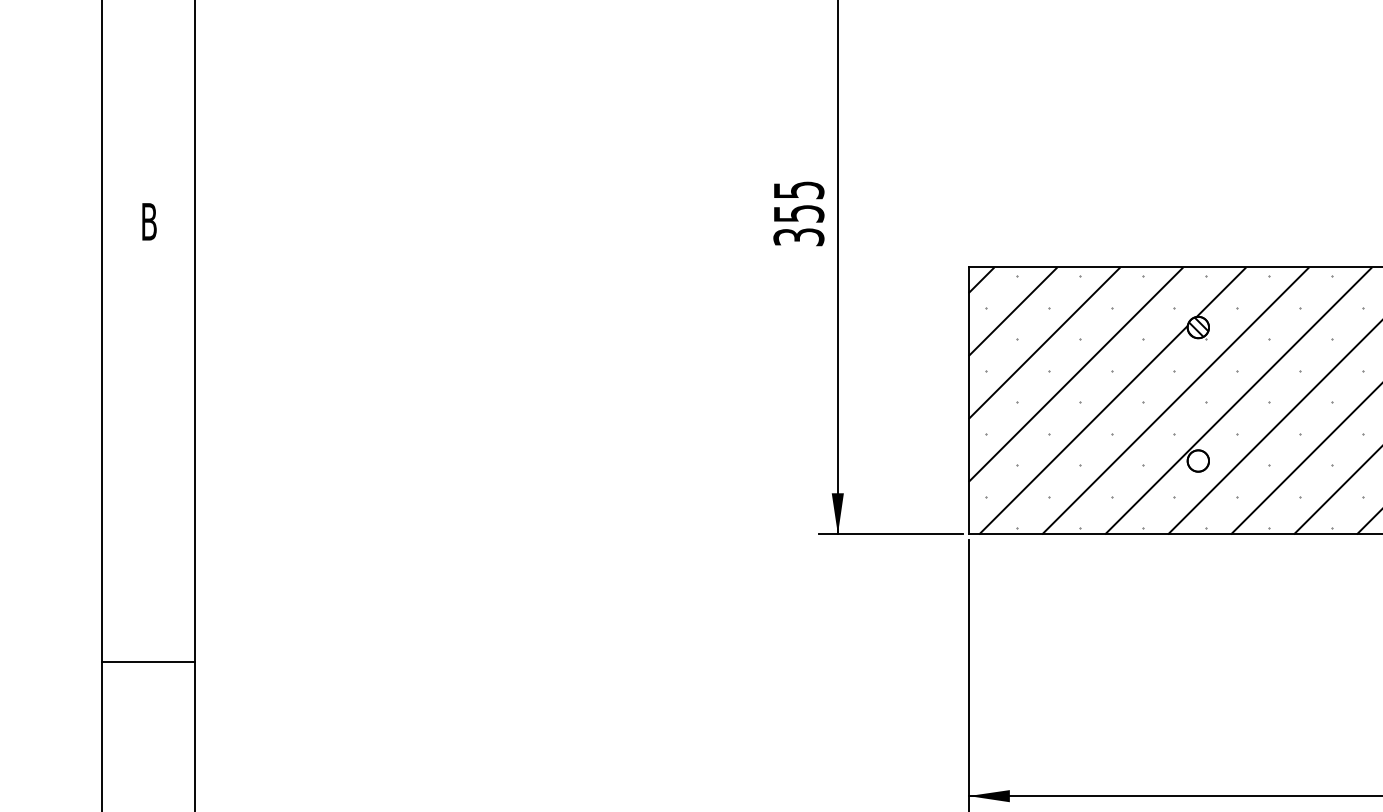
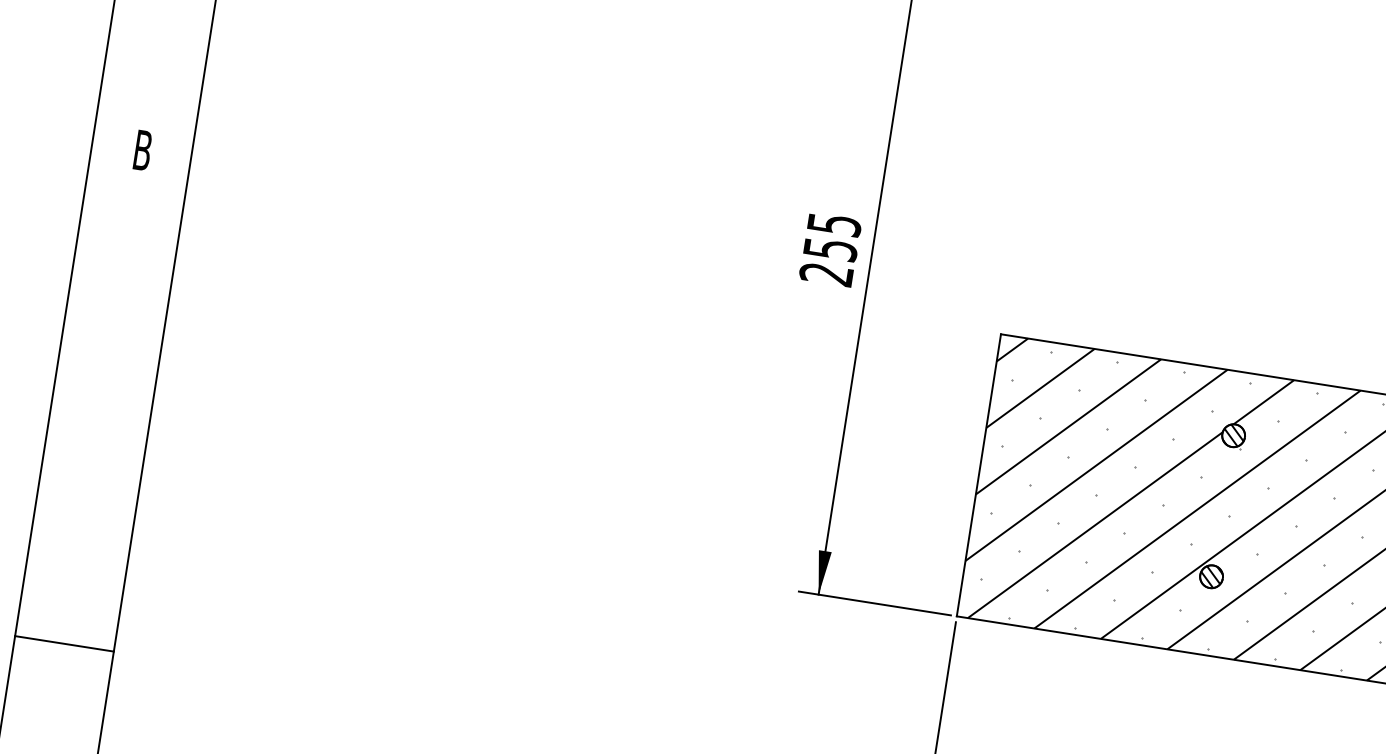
text: (798, 237) -> (826, 274), 355 -> 255
hatch: (1198, 461) -> (1211, 577), added
line: (147, 661) -> (63, 643), moved

